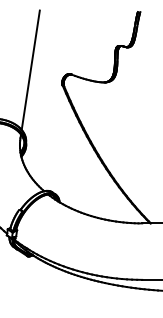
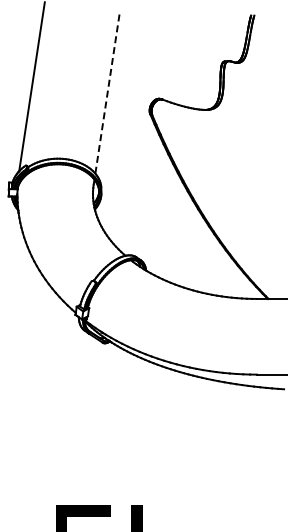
line: (30, 70) -> (107, 93), solid -> dashed

